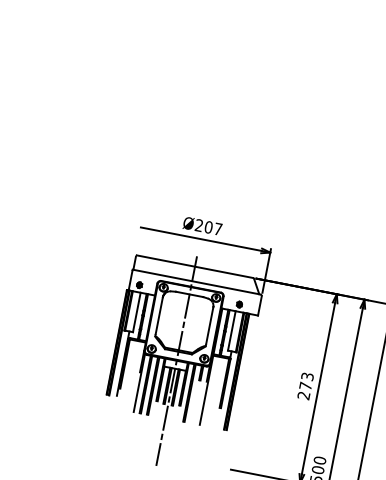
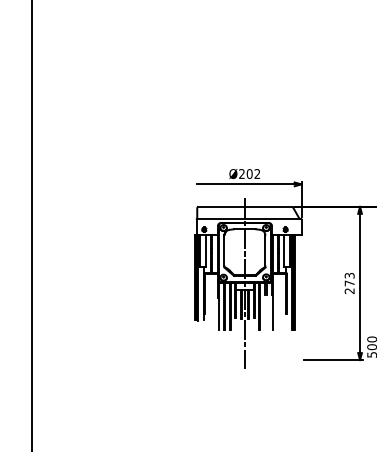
text: (218, 228) -> (257, 173), Ø207 -> Ø202

